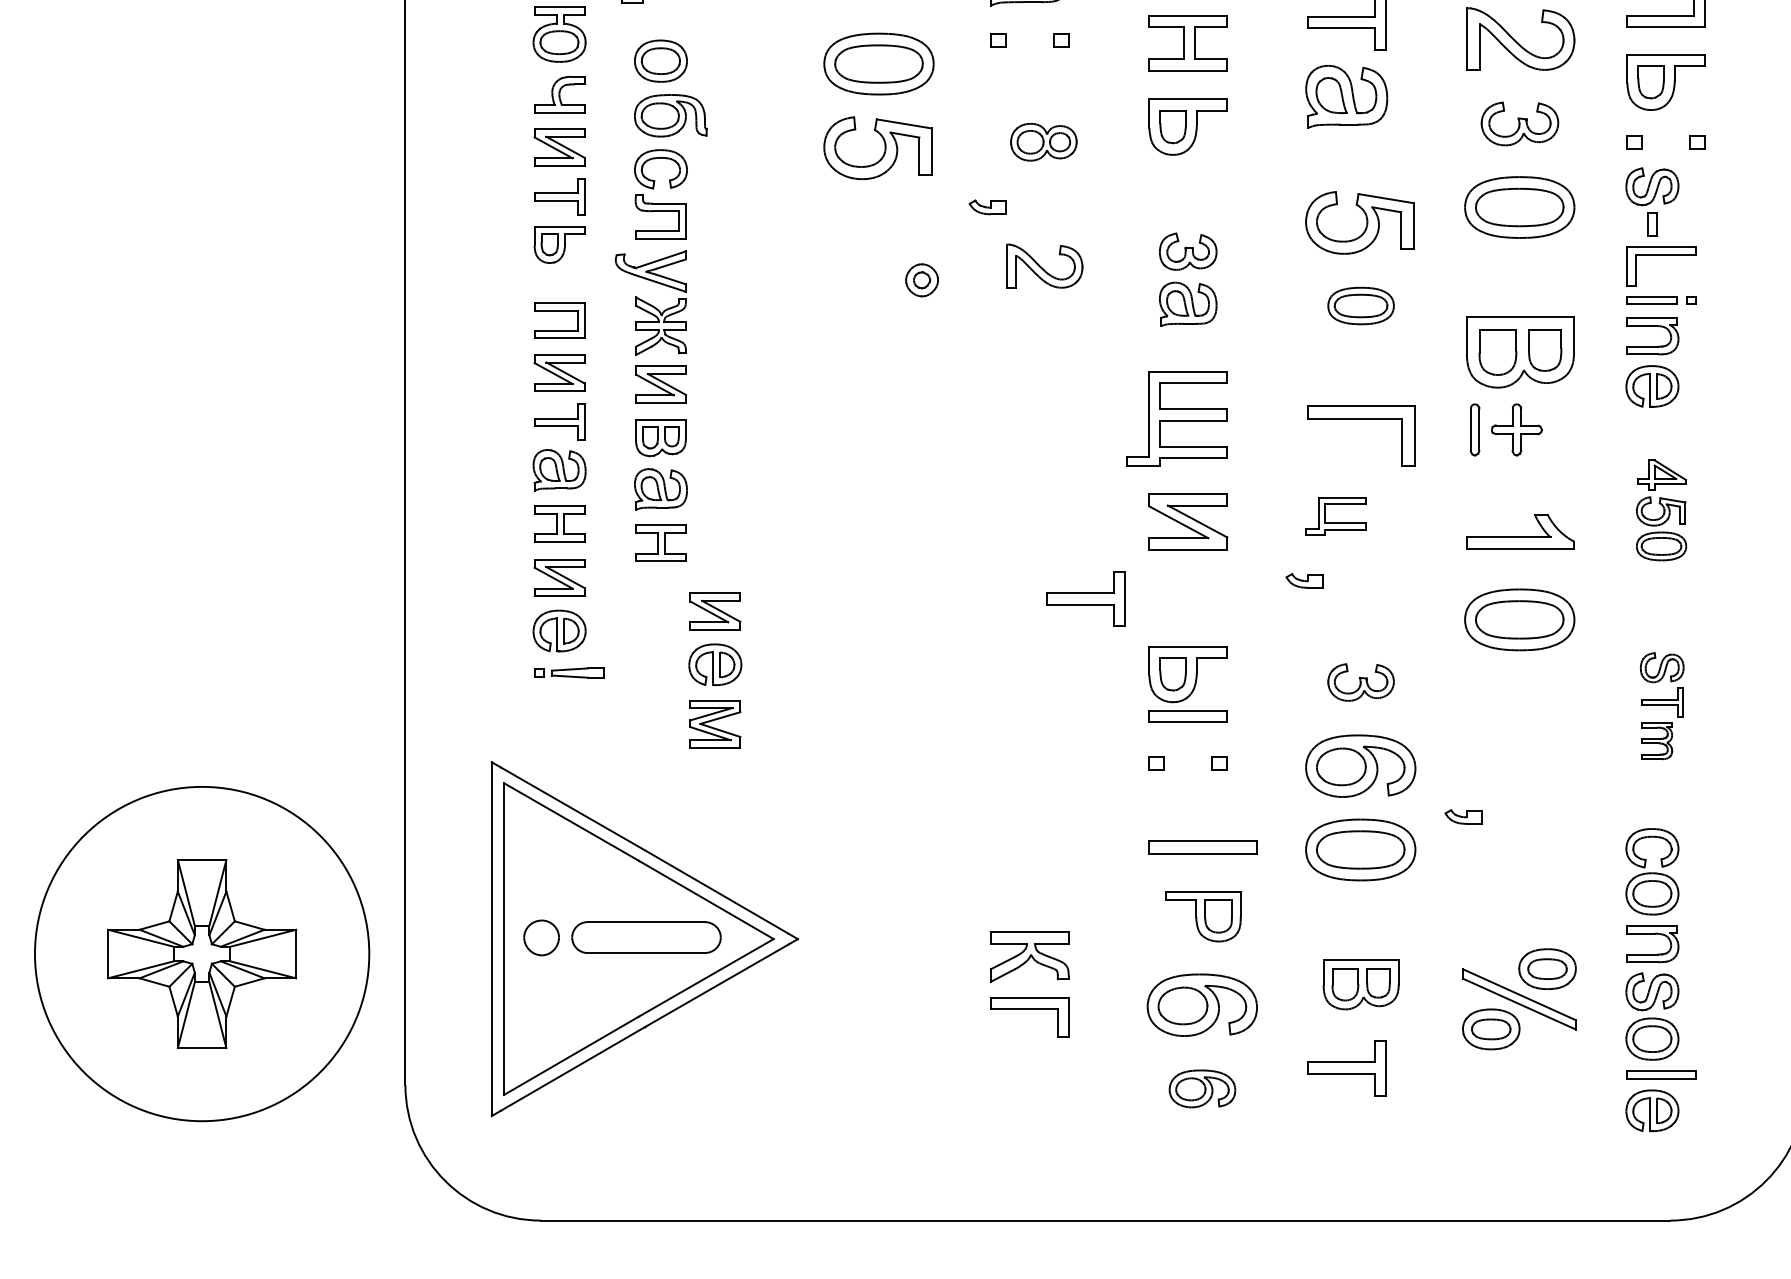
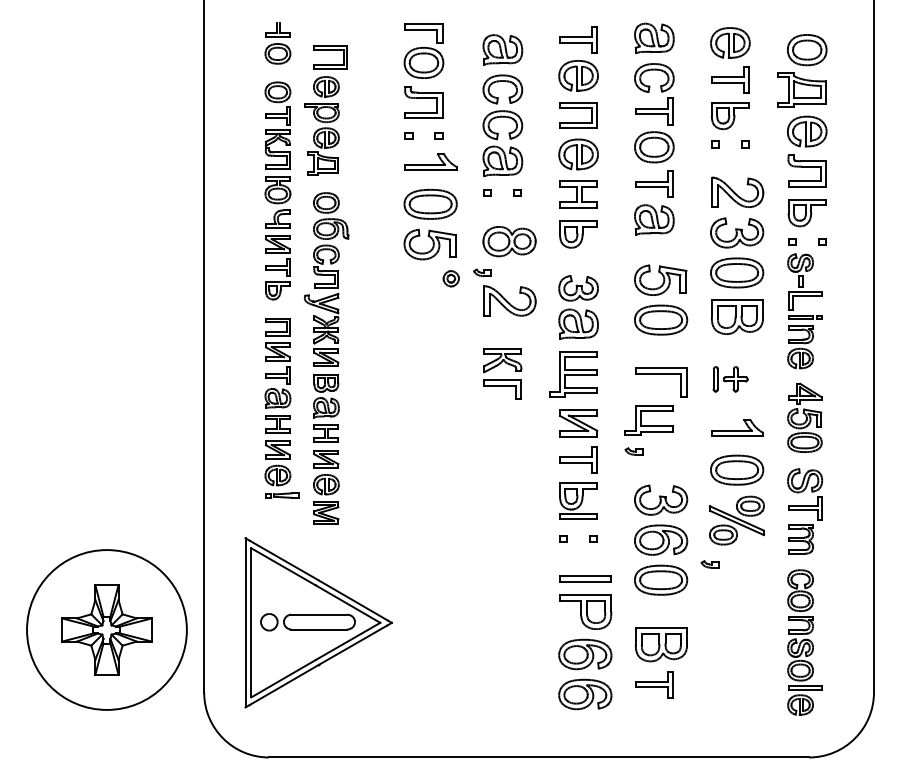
part: (1520, 122) -> (737, 232), size x1.43
part: (1043, 141) -> (509, 241), size x1.67
part: (1043, 265) -> (509, 300), size x1.43
part: (920, 279) -> (450, 278), moved
part: (1188, 279) -> (578, 307), size x1.43
part: (1361, 304) -> (661, 319), size x1.67
part: (1520, 350) -> (737, 316), moved
part: (1660, 509) -> (804, 417), size x1.43
part: (1334, 515) -> (648, 420), size x1.67
part: (1085, 597) -> (578, 459), moved
part: (715, 670) -> (326, 487), moved
part: (1361, 681) -> (661, 499), size x1.67
part: (1662, 706) -> (805, 511), size x1.67
part: (1202, 915) -> (585, 611), size x1.43
part: (1029, 984) -> (502, 373), moved
part: (1359, 984) -> (660, 644), size x1.43
part: (1518, 998) -> (736, 520), moved
part: (1202, 1088) -> (585, 694), size x1.67

